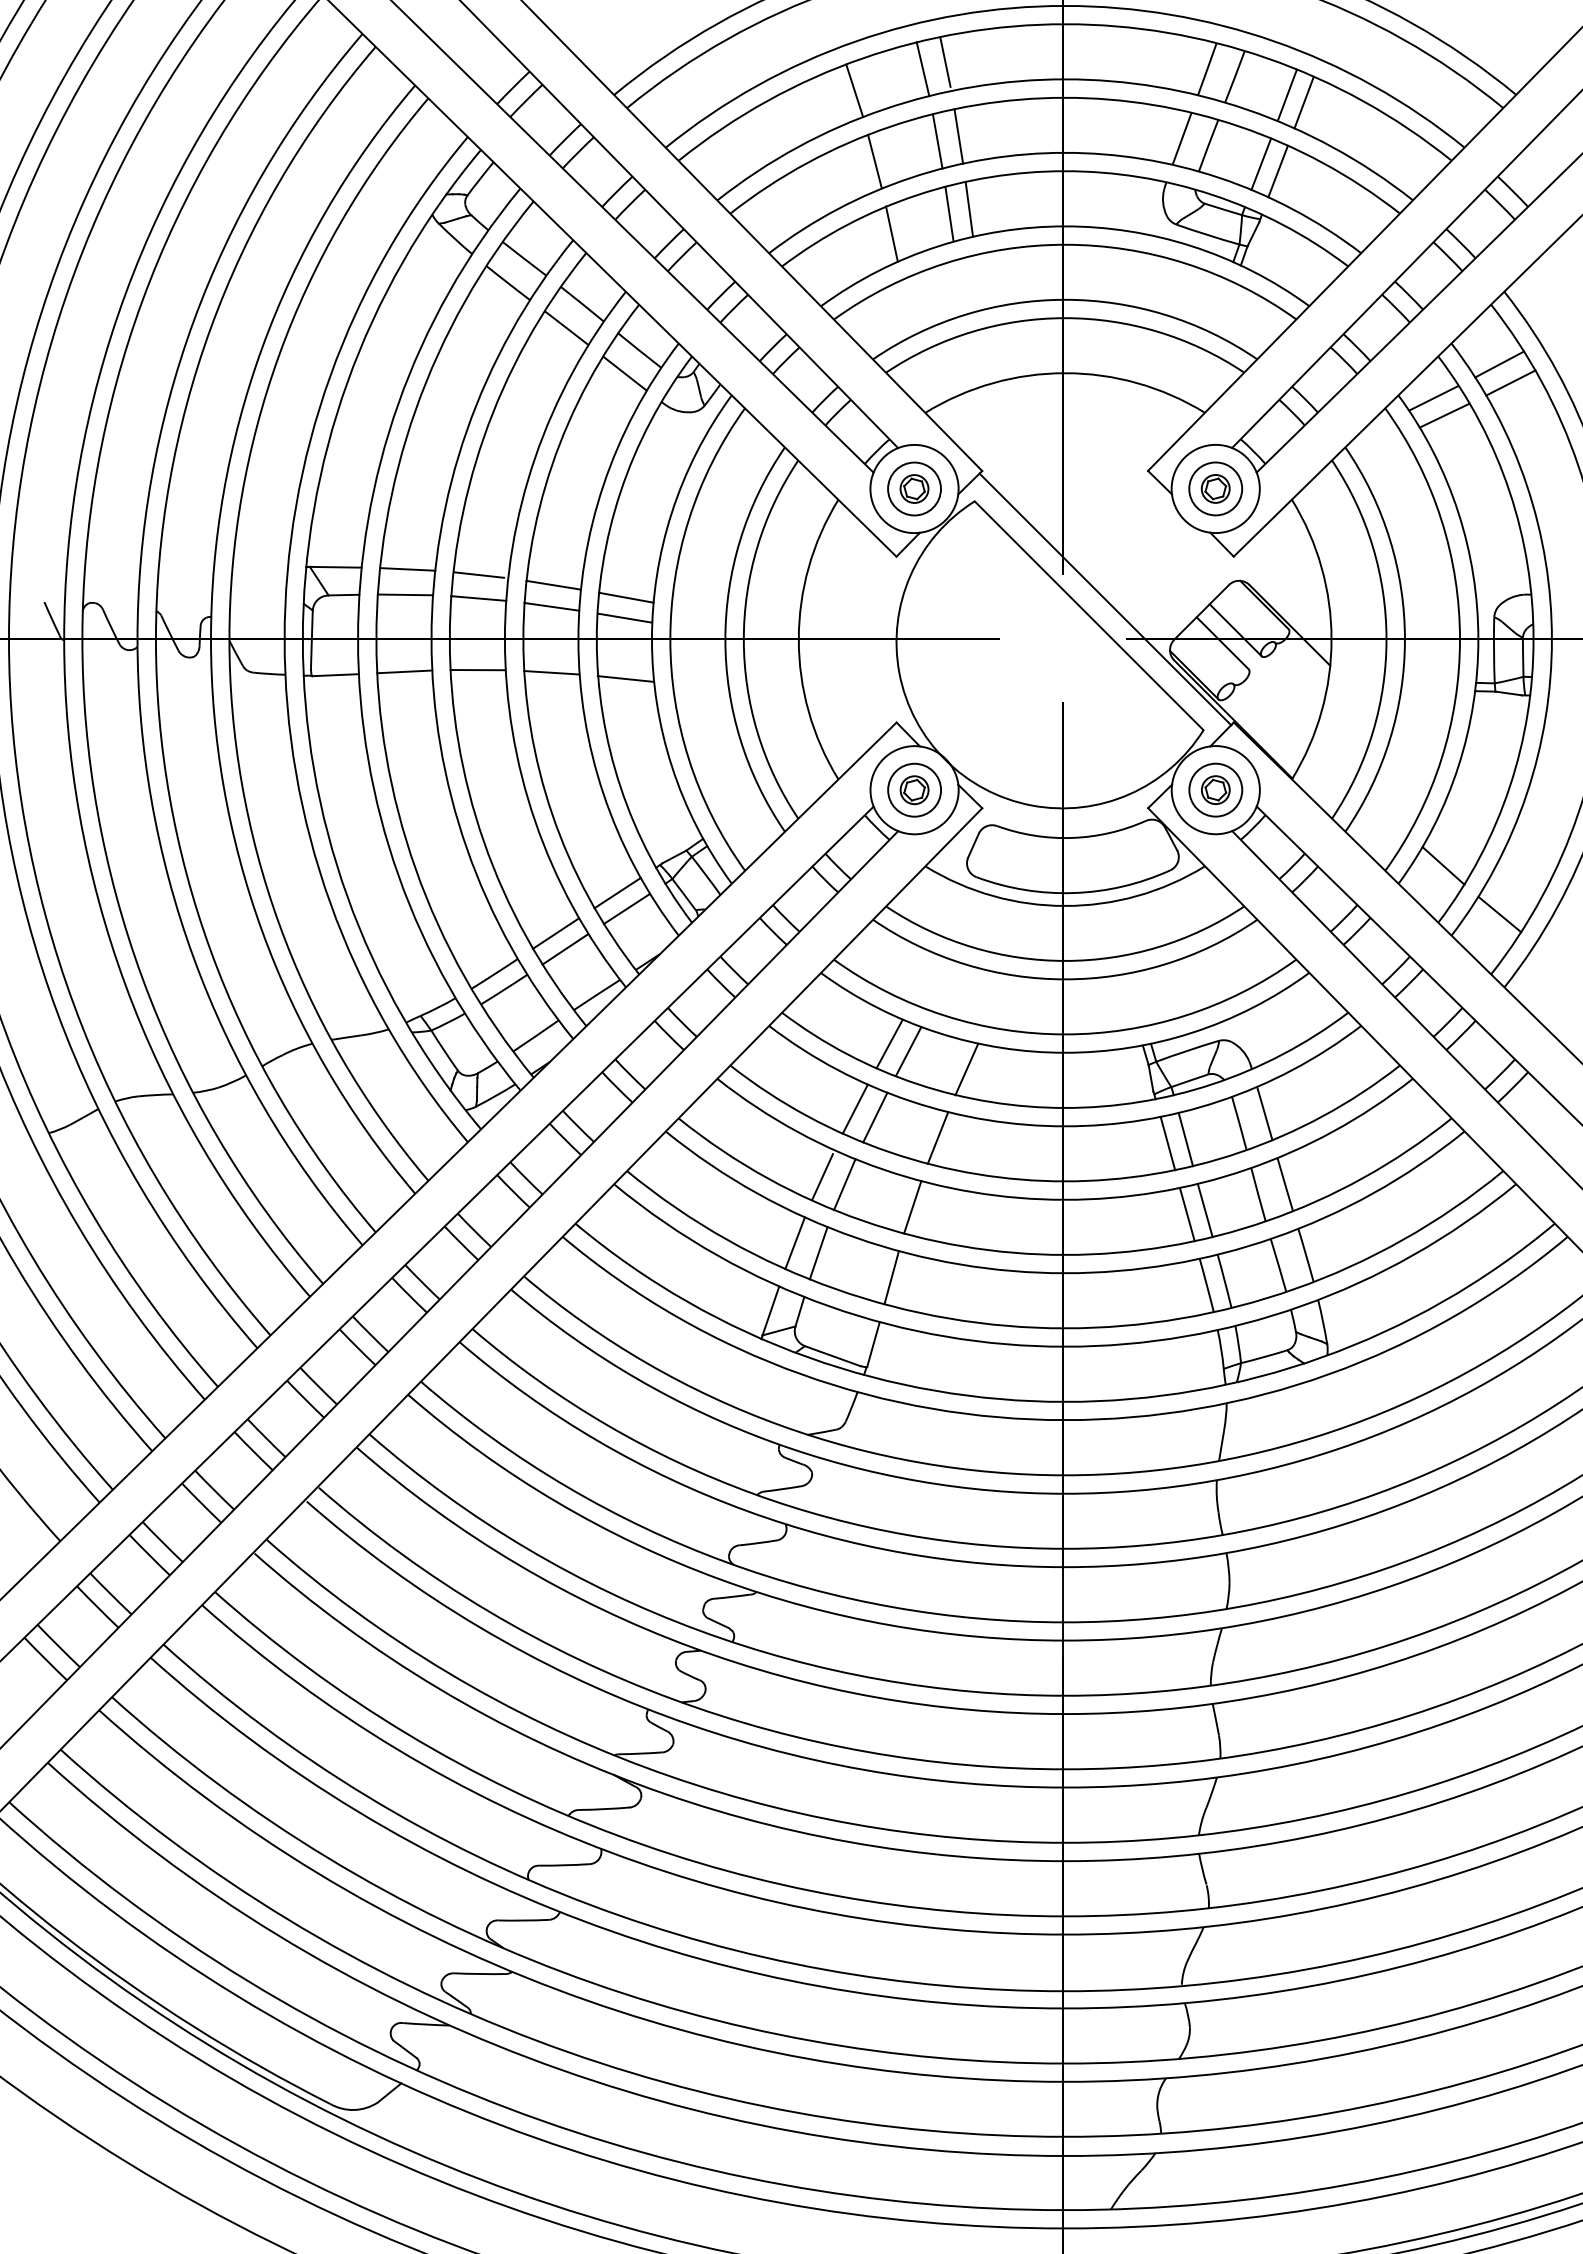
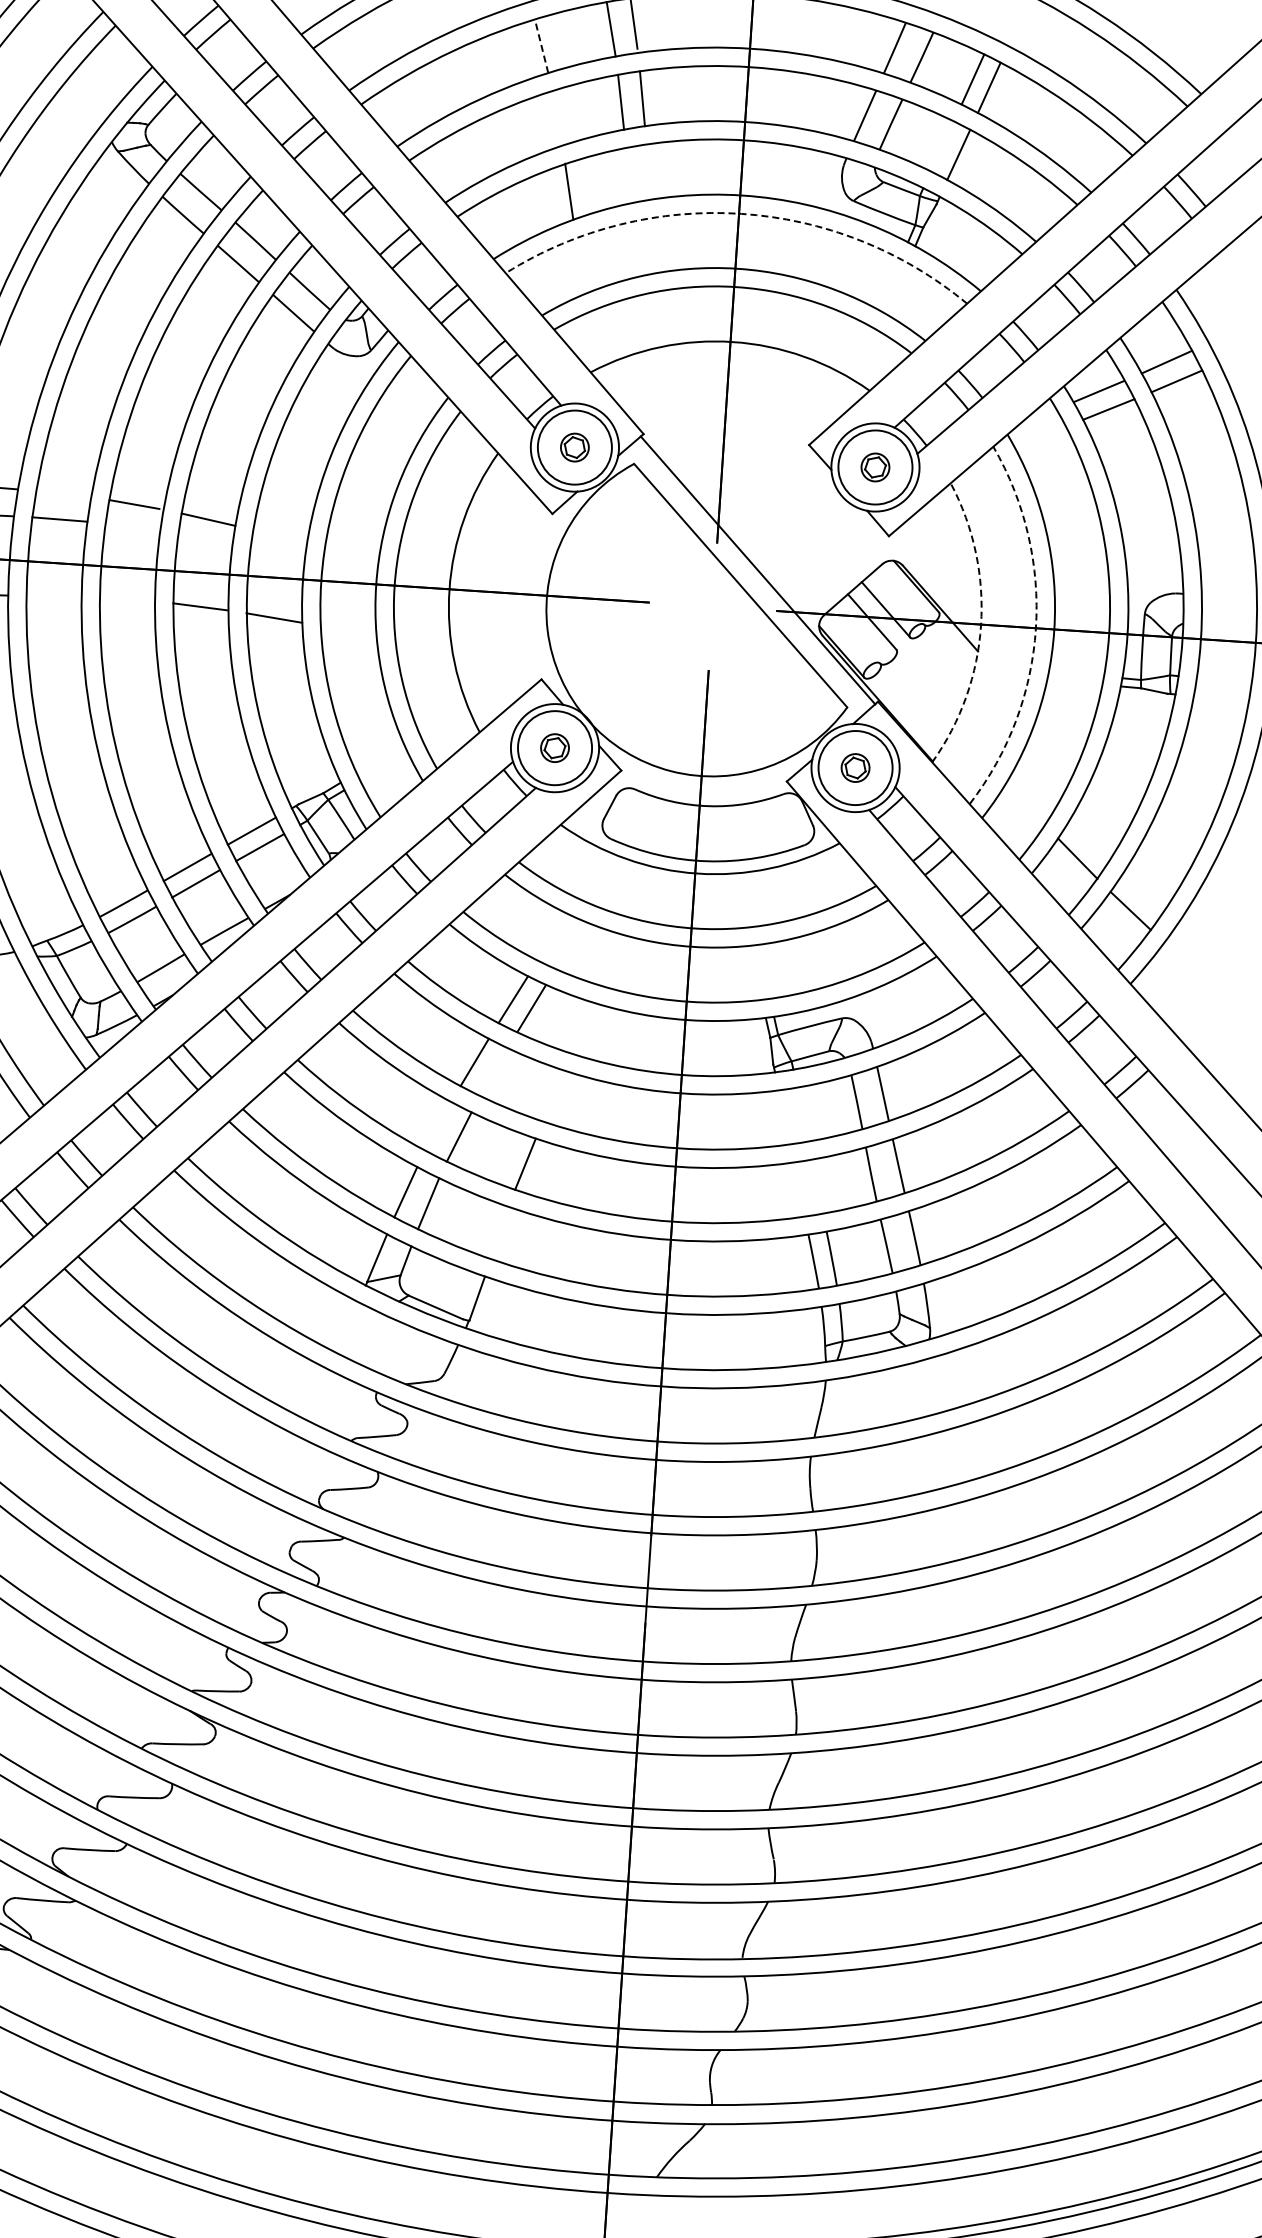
line: (854, 90) -> (541, 45), solid -> dashed
line: (874, 161) -> (556, 118), removed
line: (1261, 163) -> (942, 145), removed
line: (969, 208) -> (648, 171), removed
line: (949, 214) -> (627, 176), removed
arc: (1065, 244) -> (741, 213), solid -> dashed
circle: (914, 488) -> (574, 447), size x1.4
circle: (1215, 488) -> (875, 467), size x1.4
line: (407, 569) -> (63, 494), removed
line: (626, 597) -> (280, 536), removed
line: (478, 598) -> (132, 527), removed
line: (551, 606) -> (204, 540), removed
line: (624, 617) -> (277, 556), removed
arc: (1331, 639) -> (980, 625), solid -> dashed
arc: (1386, 639) -> (1035, 629), solid -> dashed
line: (477, 670) -> (126, 599), removed
line: (404, 671) -> (53, 595), removed
circle: (914, 789) -> (554, 747), size x1.4
circle: (1215, 789) -> (855, 767), size x1.4
line: (966, 1069) -> (588, 1030), removed
line: (875, 1117) -> (494, 1072), removed
line: (937, 1137) -> (554, 1096), removed
line: (1185, 1139) -> (802, 1114), removed
line: (1167, 1143) -> (783, 1117), removed
line: (822, 1177) -> (437, 1128), removed
line: (1204, 1210) -> (816, 1186), removed
line: (1186, 1214) -> (798, 1189), removed
line: (891, 1277) -> (499, 1232), removed

